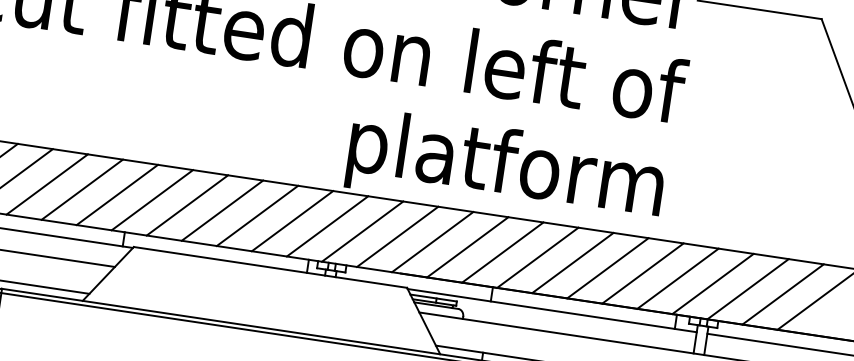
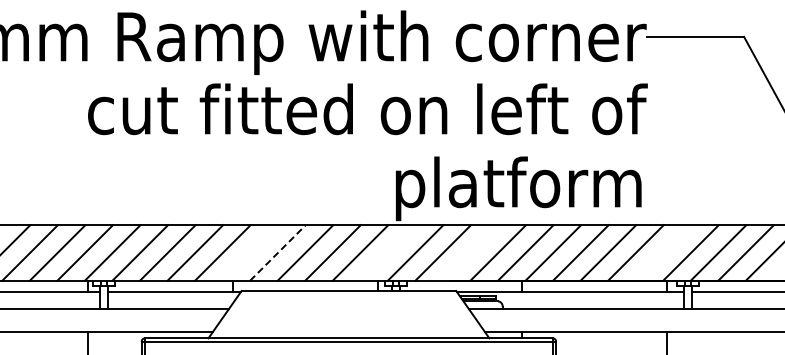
line: (152, 199) -> (250, 252), removed
line: (188, 204) -> (278, 252), solid -> dashed
line: (326, 225) -> (387, 252), removed
line: (432, 241) -> (470, 252), removed
line: (678, 278) -> (663, 252), removed

